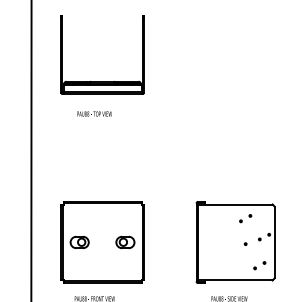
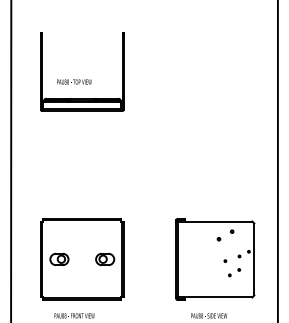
text: (94, 113) -> (74, 81), moved
part: (244, 218) -> (224, 235), size x1.4
part: (259, 265) -> (234, 272), moved

